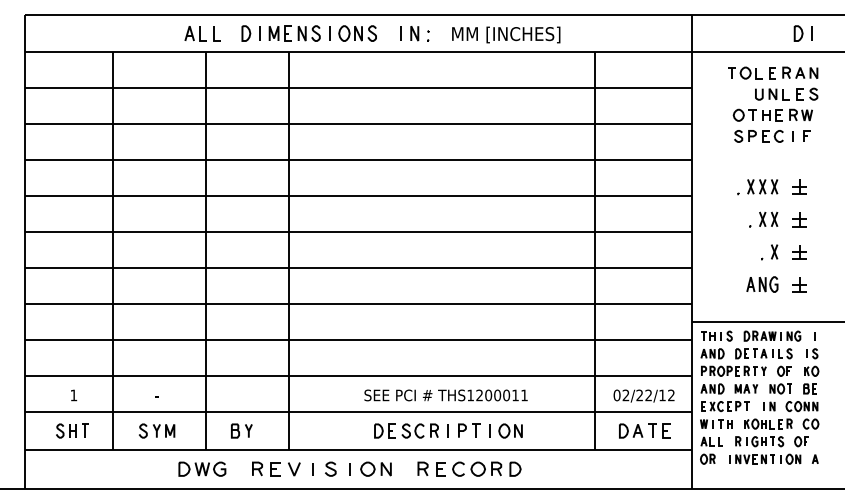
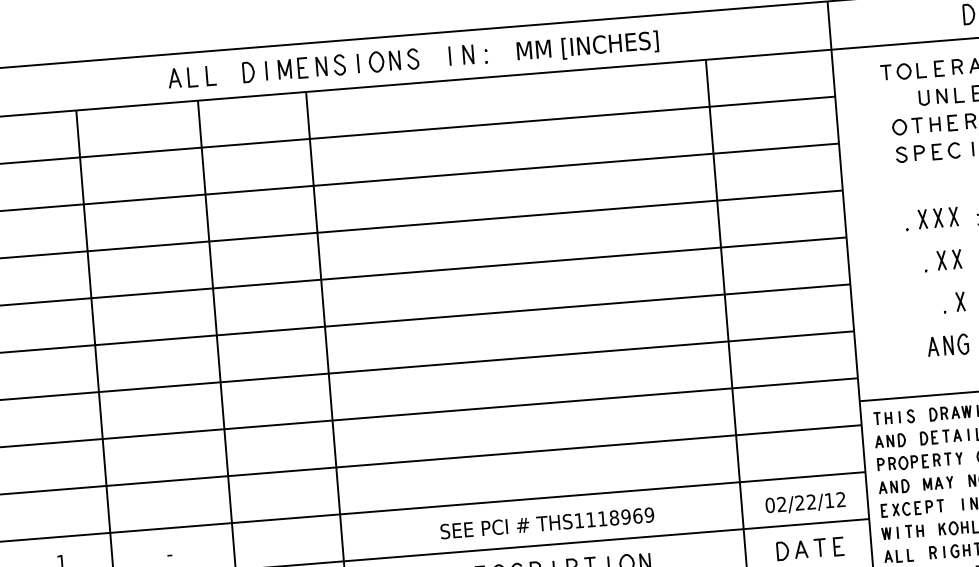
text: (501, 395) -> (619, 517), THS1200011 -> THS1118969

